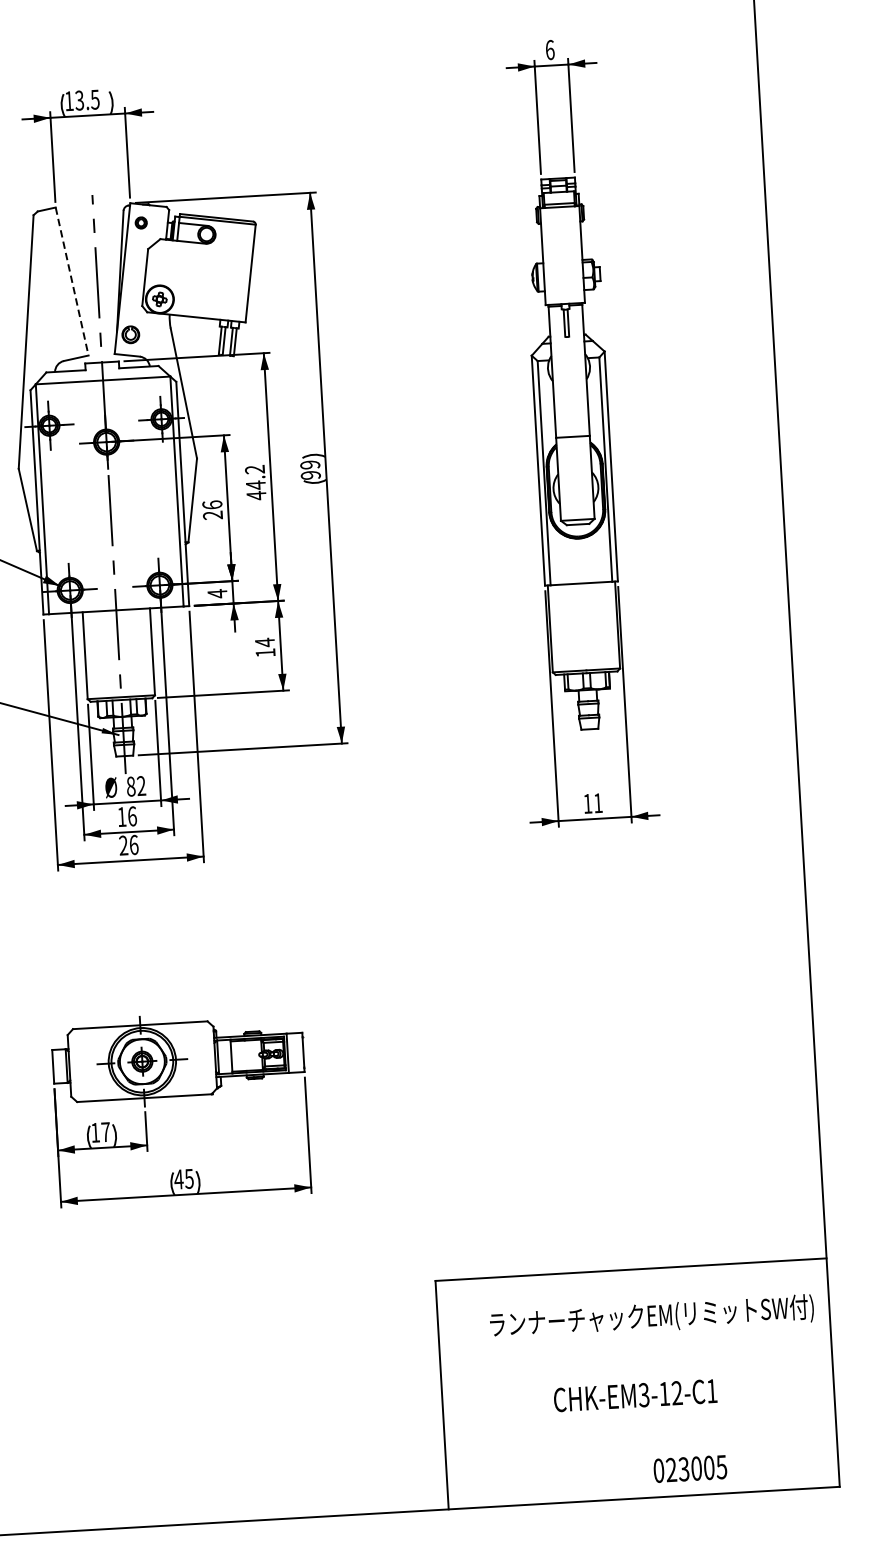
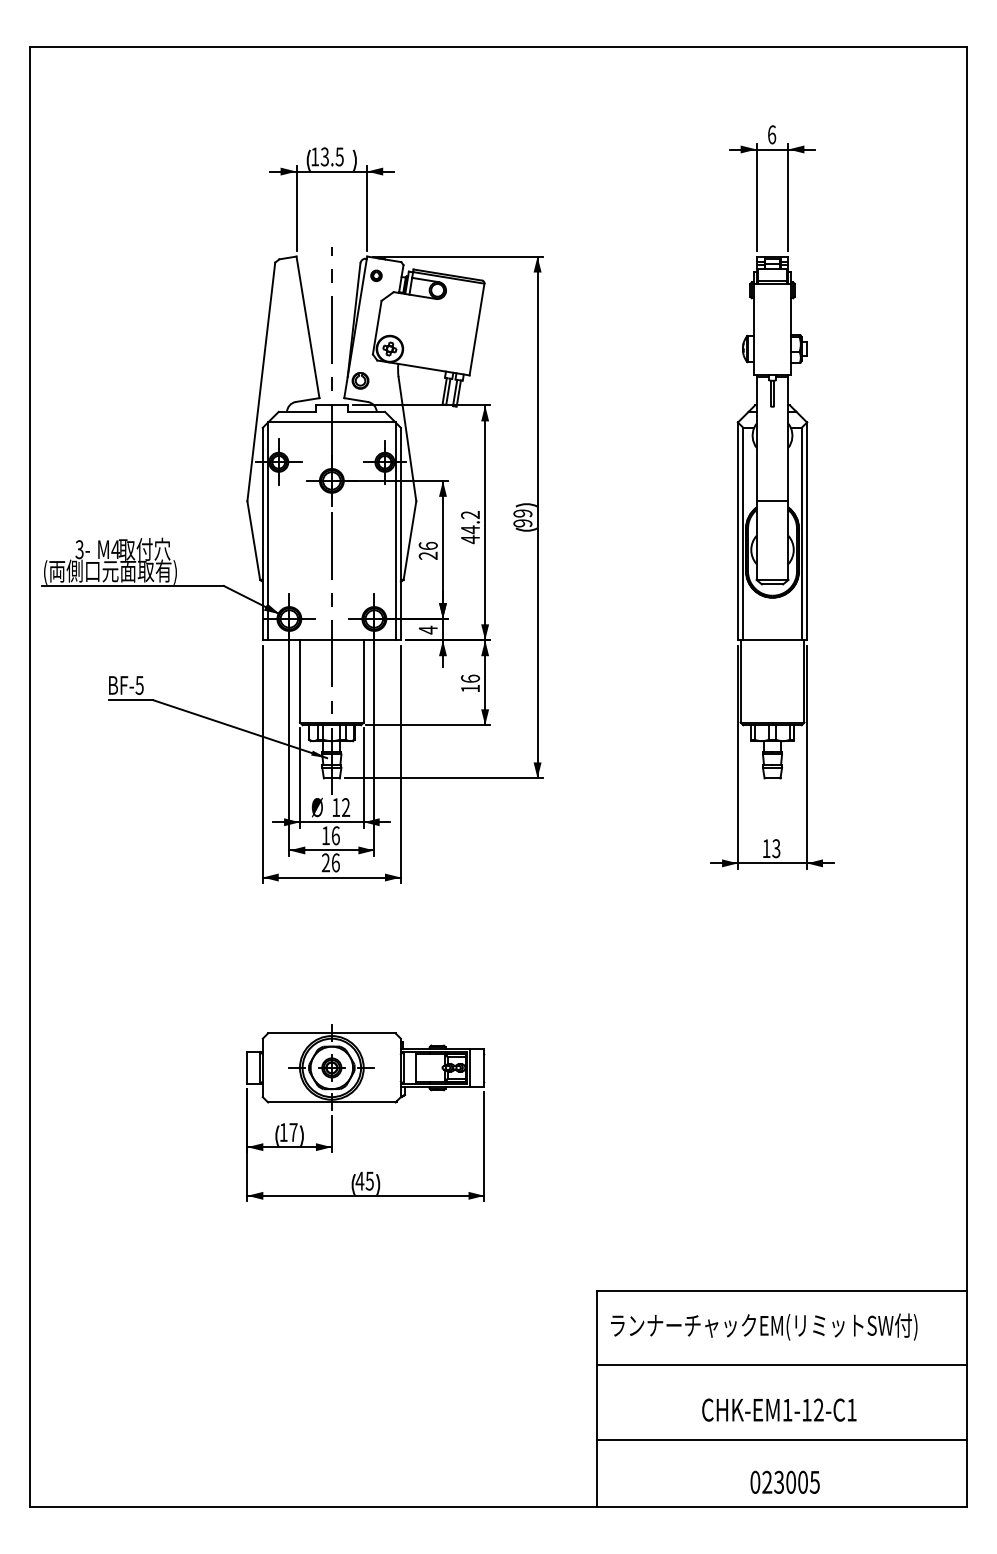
line: (72, 281) -> (308, 327), dashed -> solid
text: (264, 642) -> (470, 678), 14 -> 16
text: (131, 786) -> (336, 807), 82 -> 12
text: (598, 803) -> (776, 848), 11 -> 13
text: (652, 1316) -> (764, 1326), moved
line: (635, 1348) -> (781, 1365), added
text: (644, 1394) -> (787, 1409), CHK-EM3-12-C1 -> CHK-EM1-12-C1
line: (639, 1426) -> (781, 1439), added
text: (689, 1468) -> (784, 1481), moved

